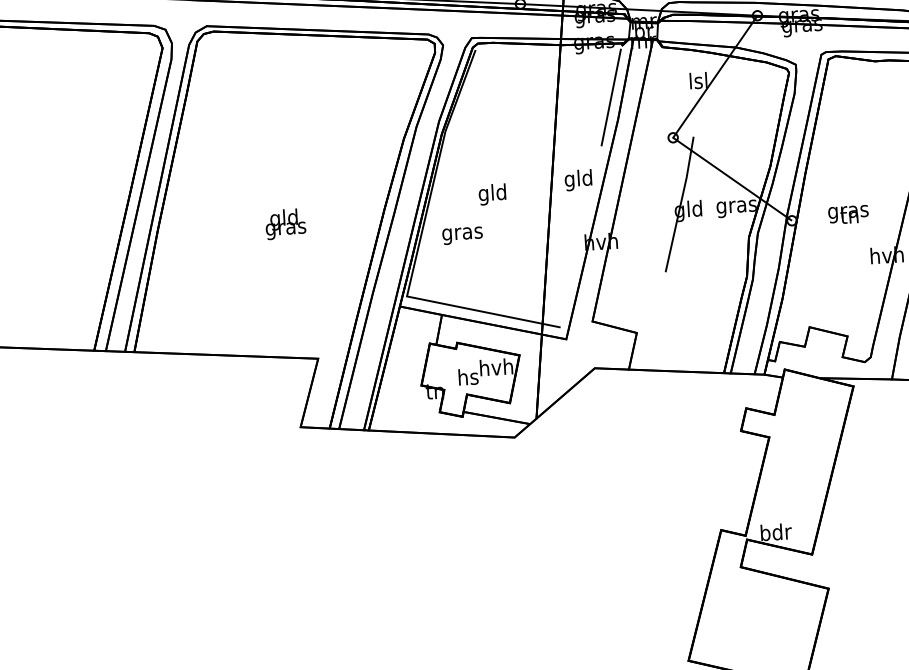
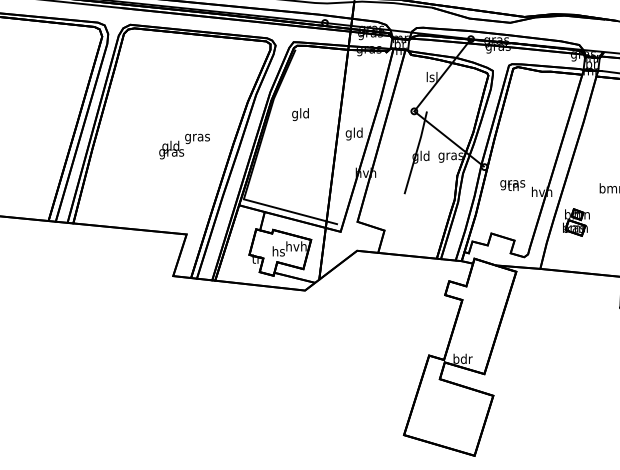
line: (611, 96) -> (377, 83), removed
text: (492, 194) -> (300, 114), moved
text: (848, 214) -> (512, 185), moved
text: (462, 235) -> (197, 138), moved

